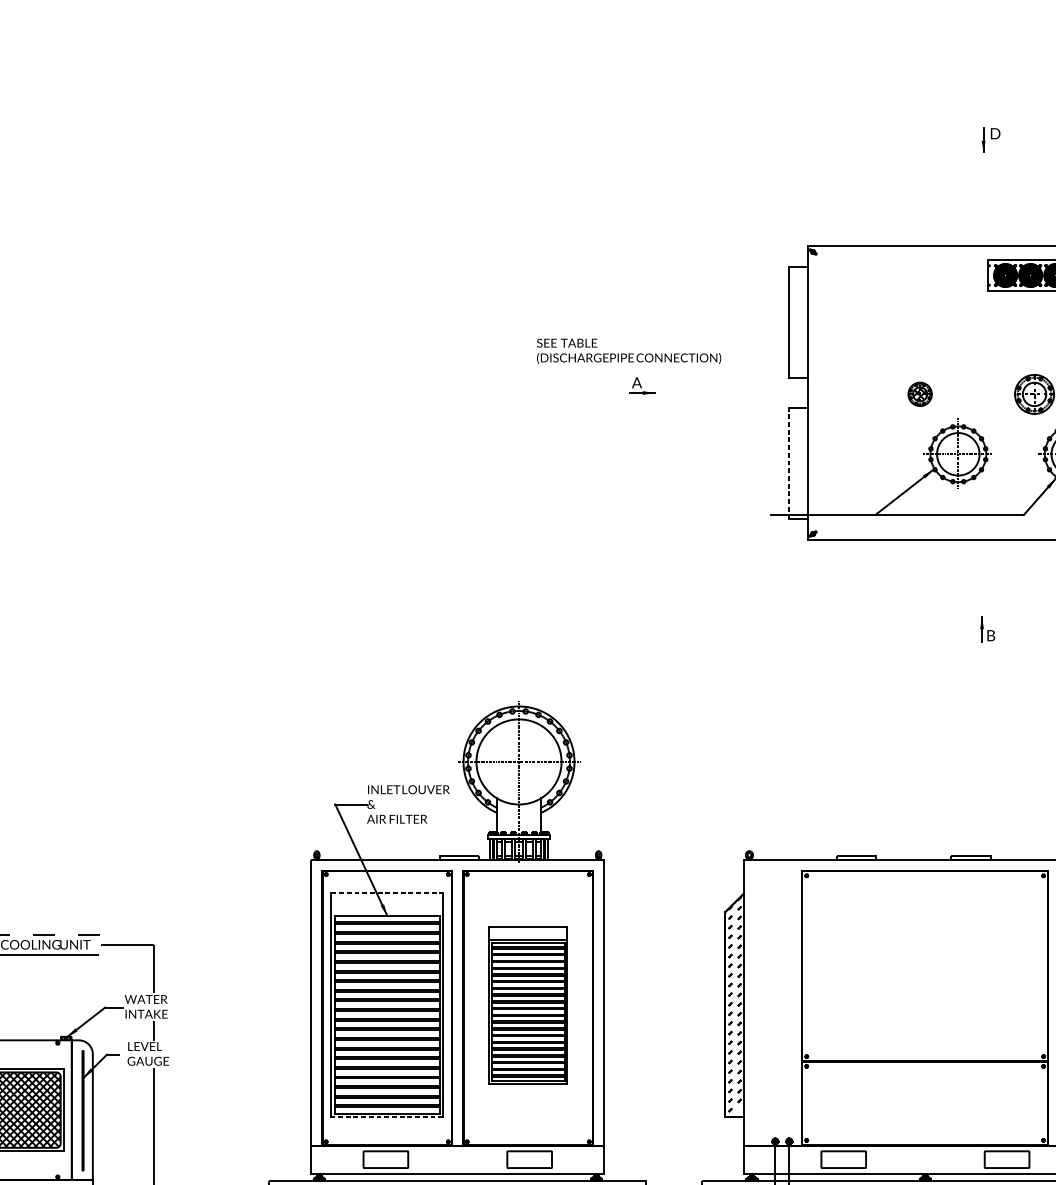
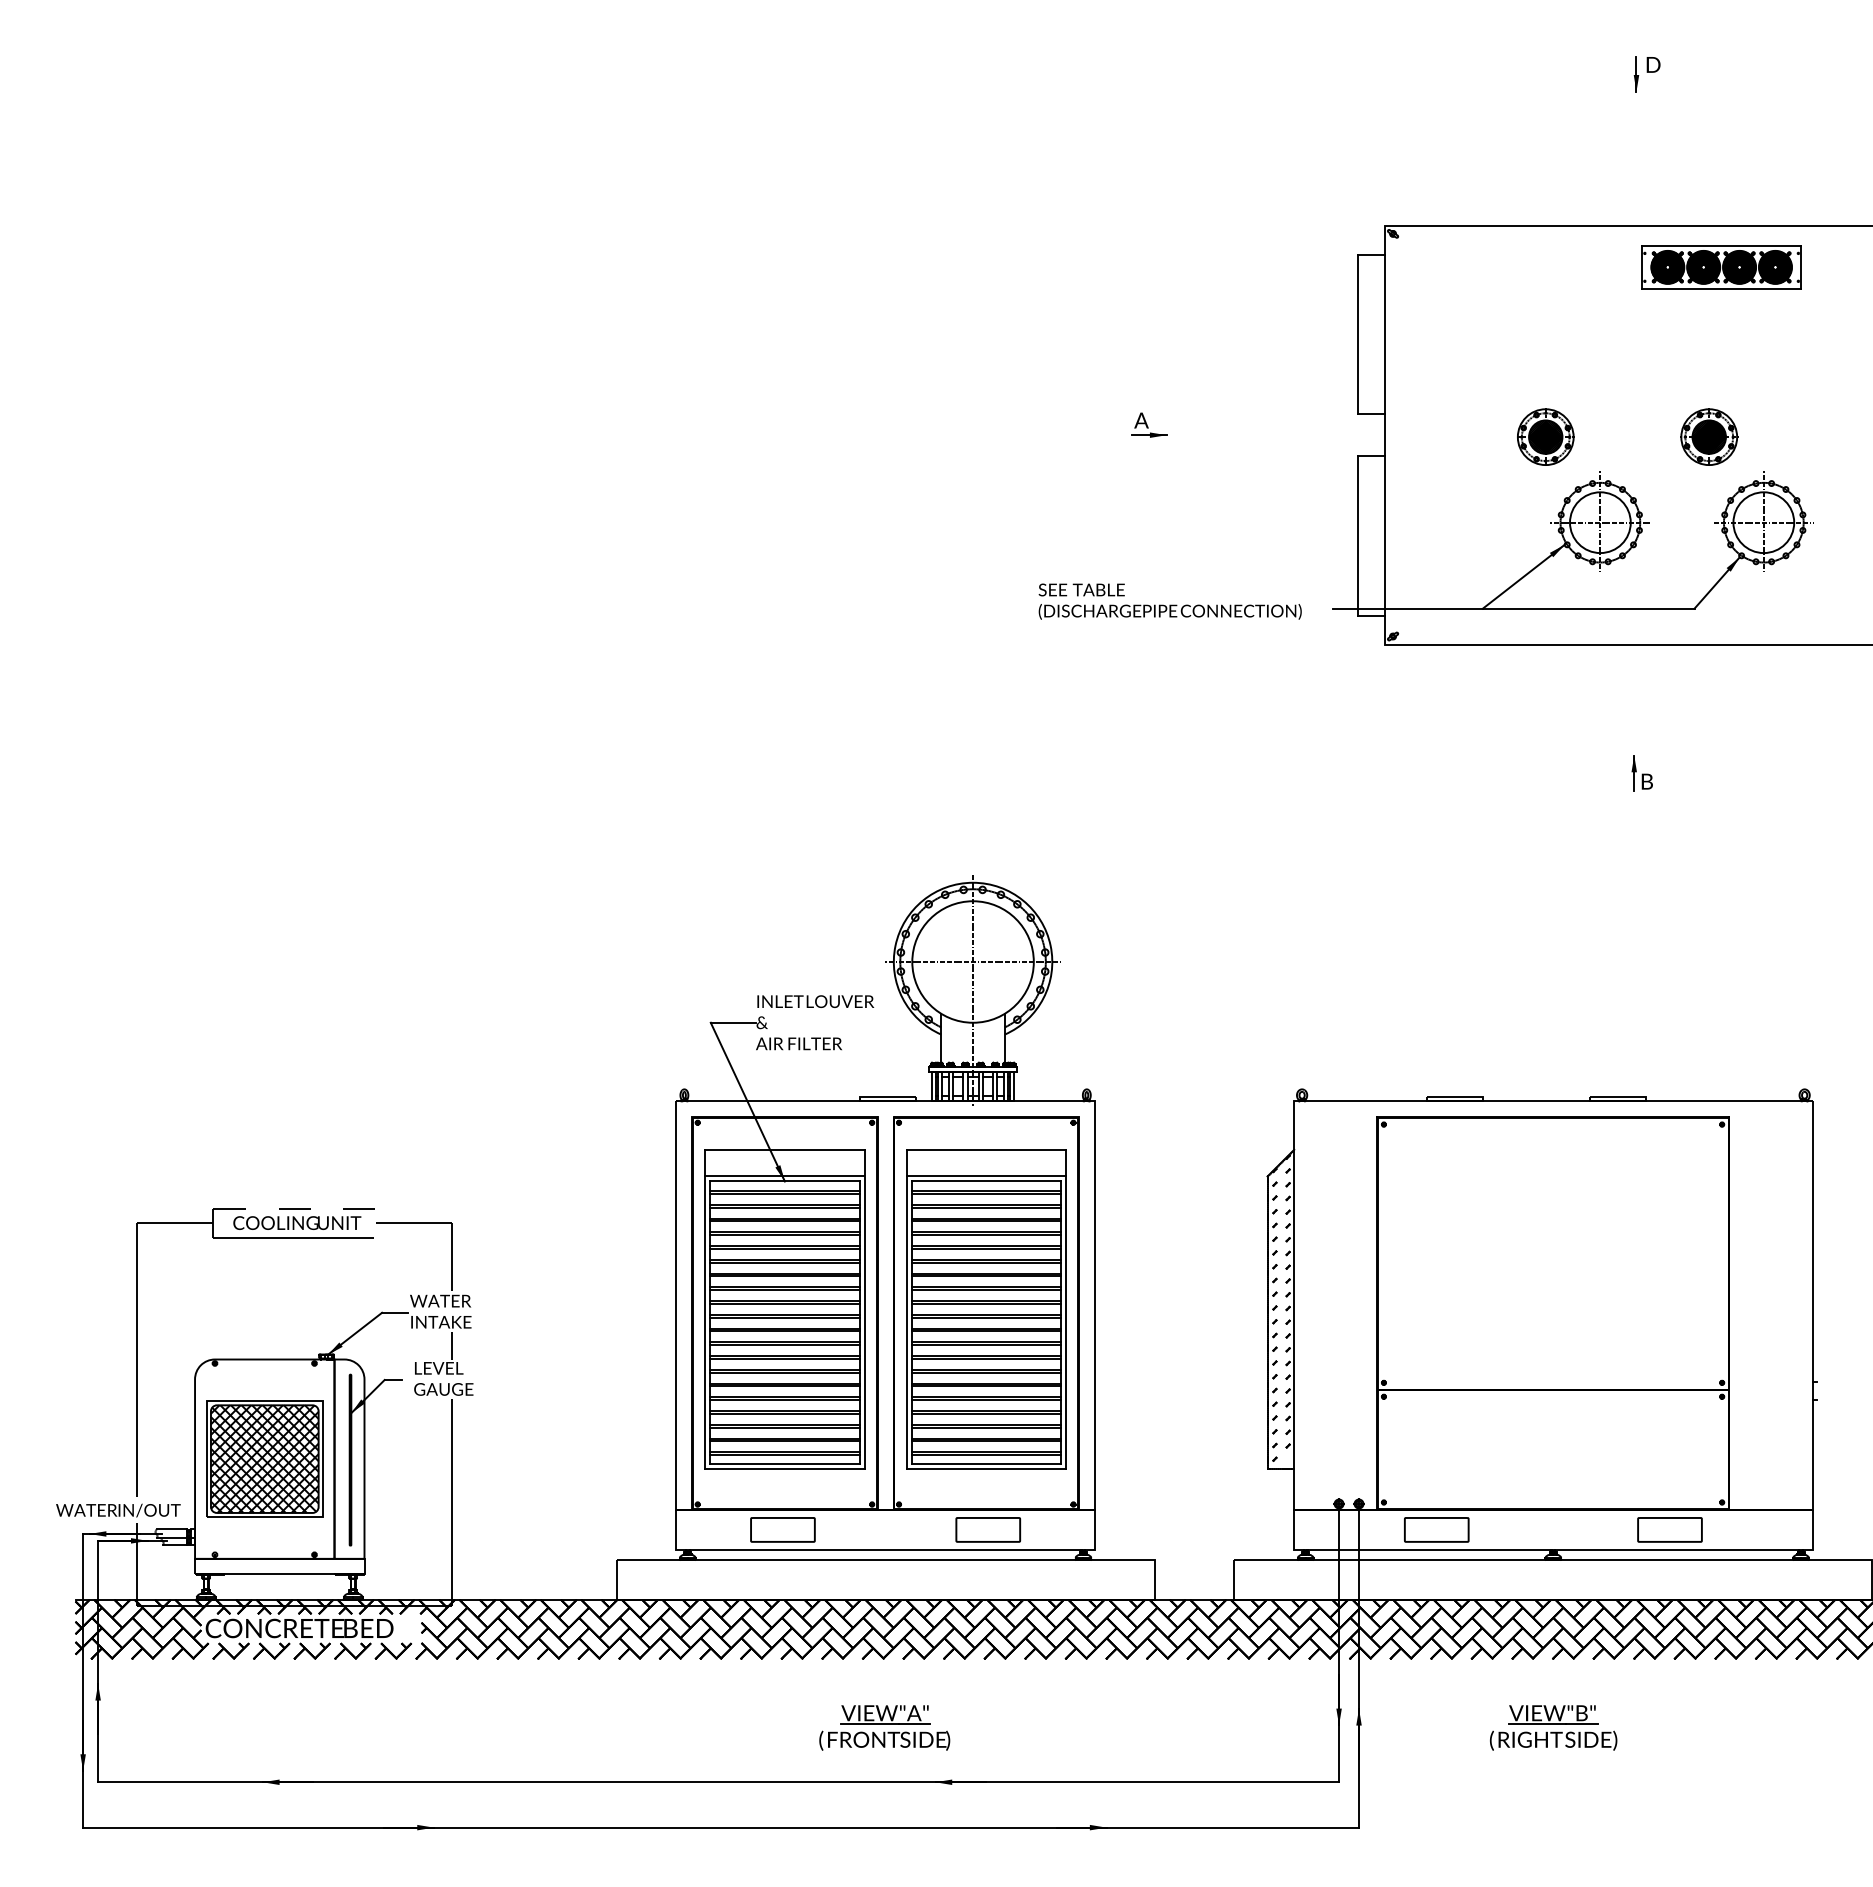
text: (628, 351) -> (1169, 601), moved
part: (919, 393) -> (1545, 436), size x1.67
hatch: (1034, 393) -> (1708, 436), added
line: (788, 463) -> (1358, 535), dashed -> solid
line: (386, 893) -> (784, 1149), dashed -> solid
line: (386, 912) -> (784, 1176), added
part: (528, 1005) -> (986, 1309), size x1.43
line: (386, 1117) -> (784, 1469), dashed -> solid

